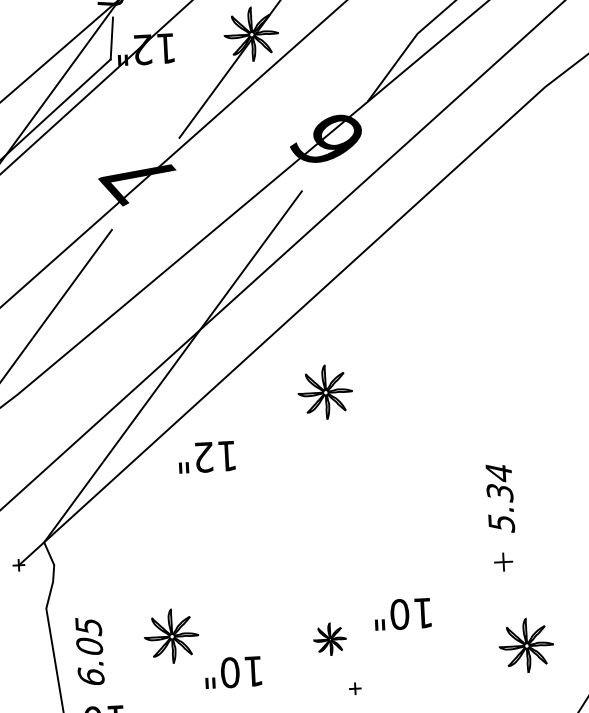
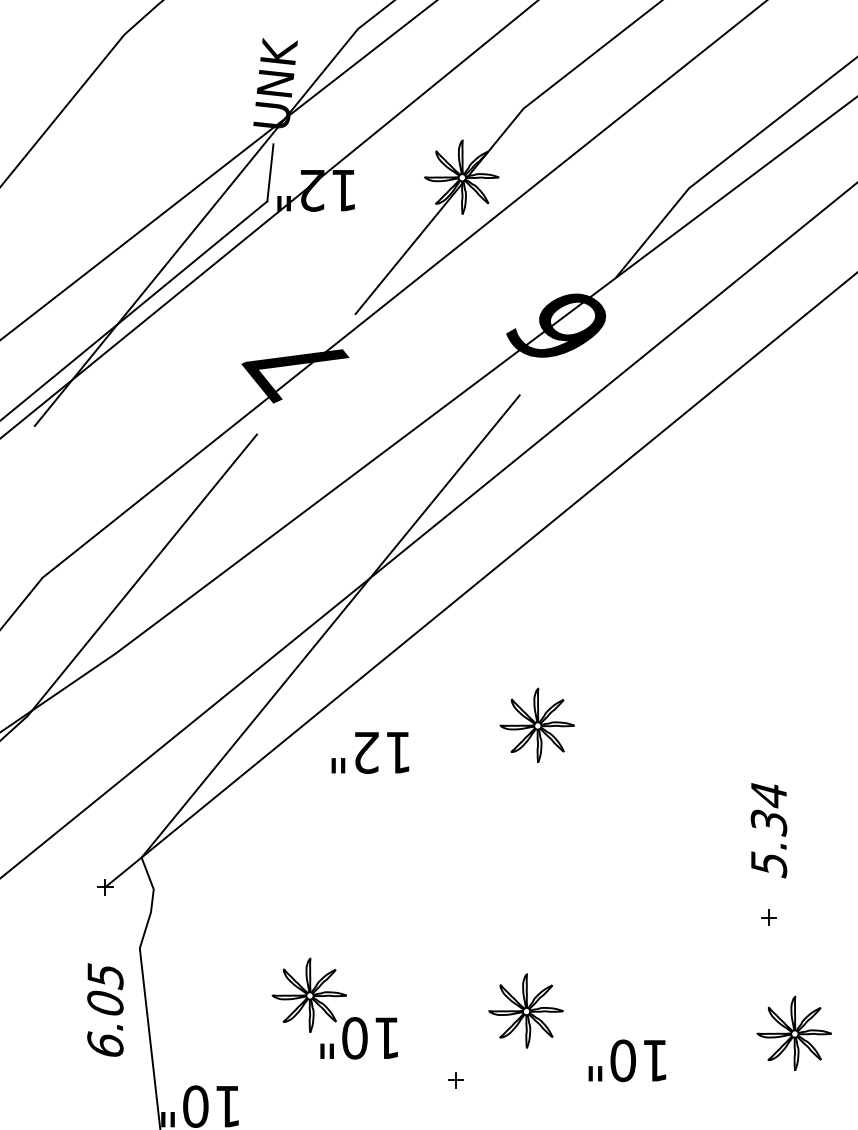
part: (324, 391) -> (536, 724), moved
part: (503, 562) -> (768, 917), size x0.62
text: (402, 614) -> (627, 1060), moved
part: (329, 639) -> (525, 1010), size x1.67
text: (89, 651) -> (105, 1009), moved
text: (232, 672) -> (358, 1038), moved
part: (355, 688) -> (455, 1080), moved

